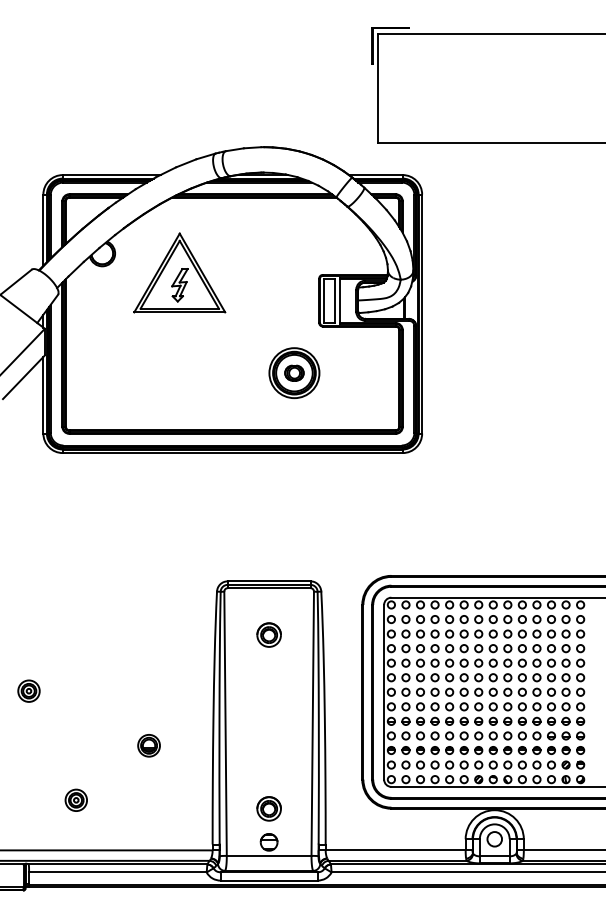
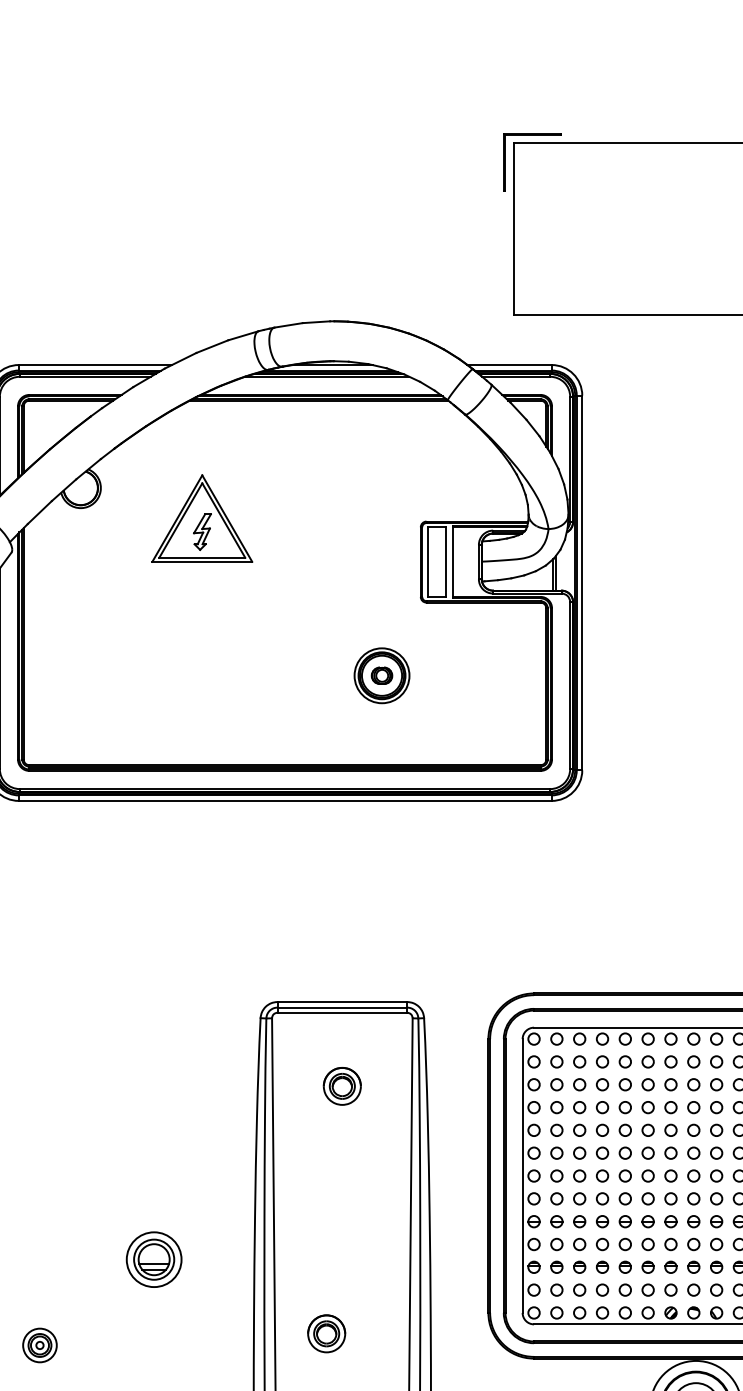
part: (179, 272) -> (201, 517), size x0.7
part: (294, 373) -> (382, 676), size x0.7
part: (148, 745) -> (153, 1259), size x1.6
part: (268, 808) -> (325, 1333), moved

